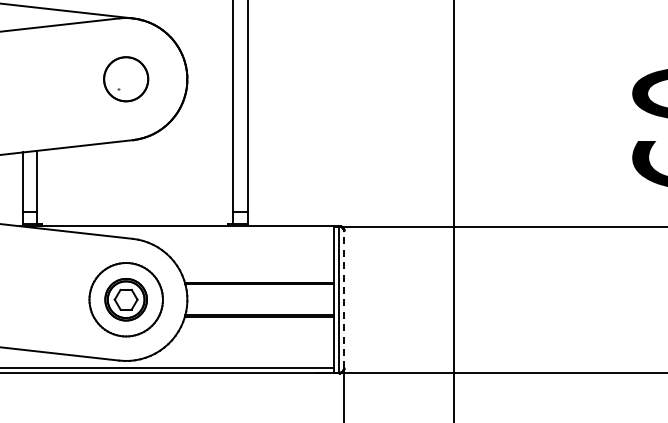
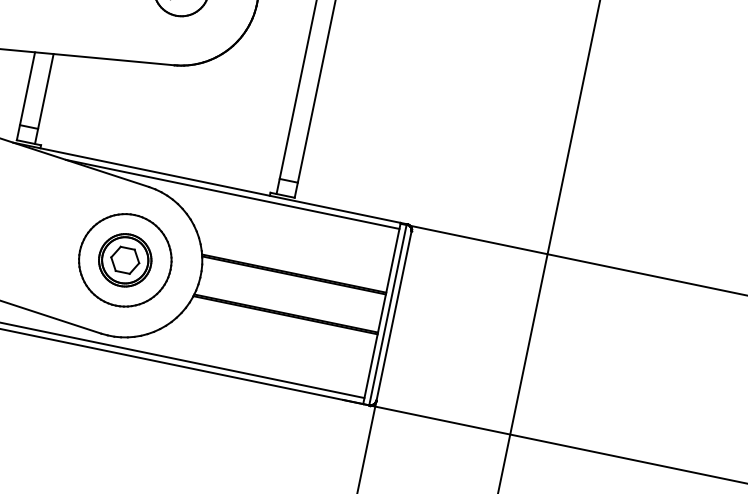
line: (198, 231) -> (231, 194), added
line: (344, 299) -> (394, 315), dashed -> solid

